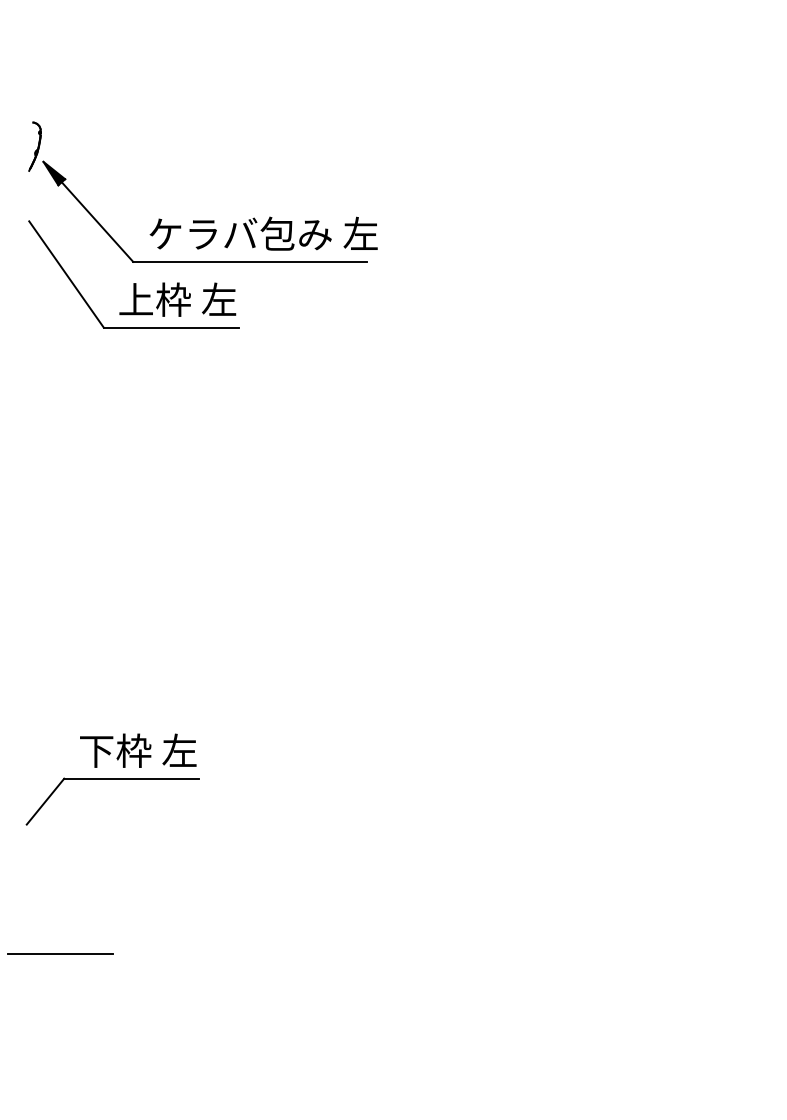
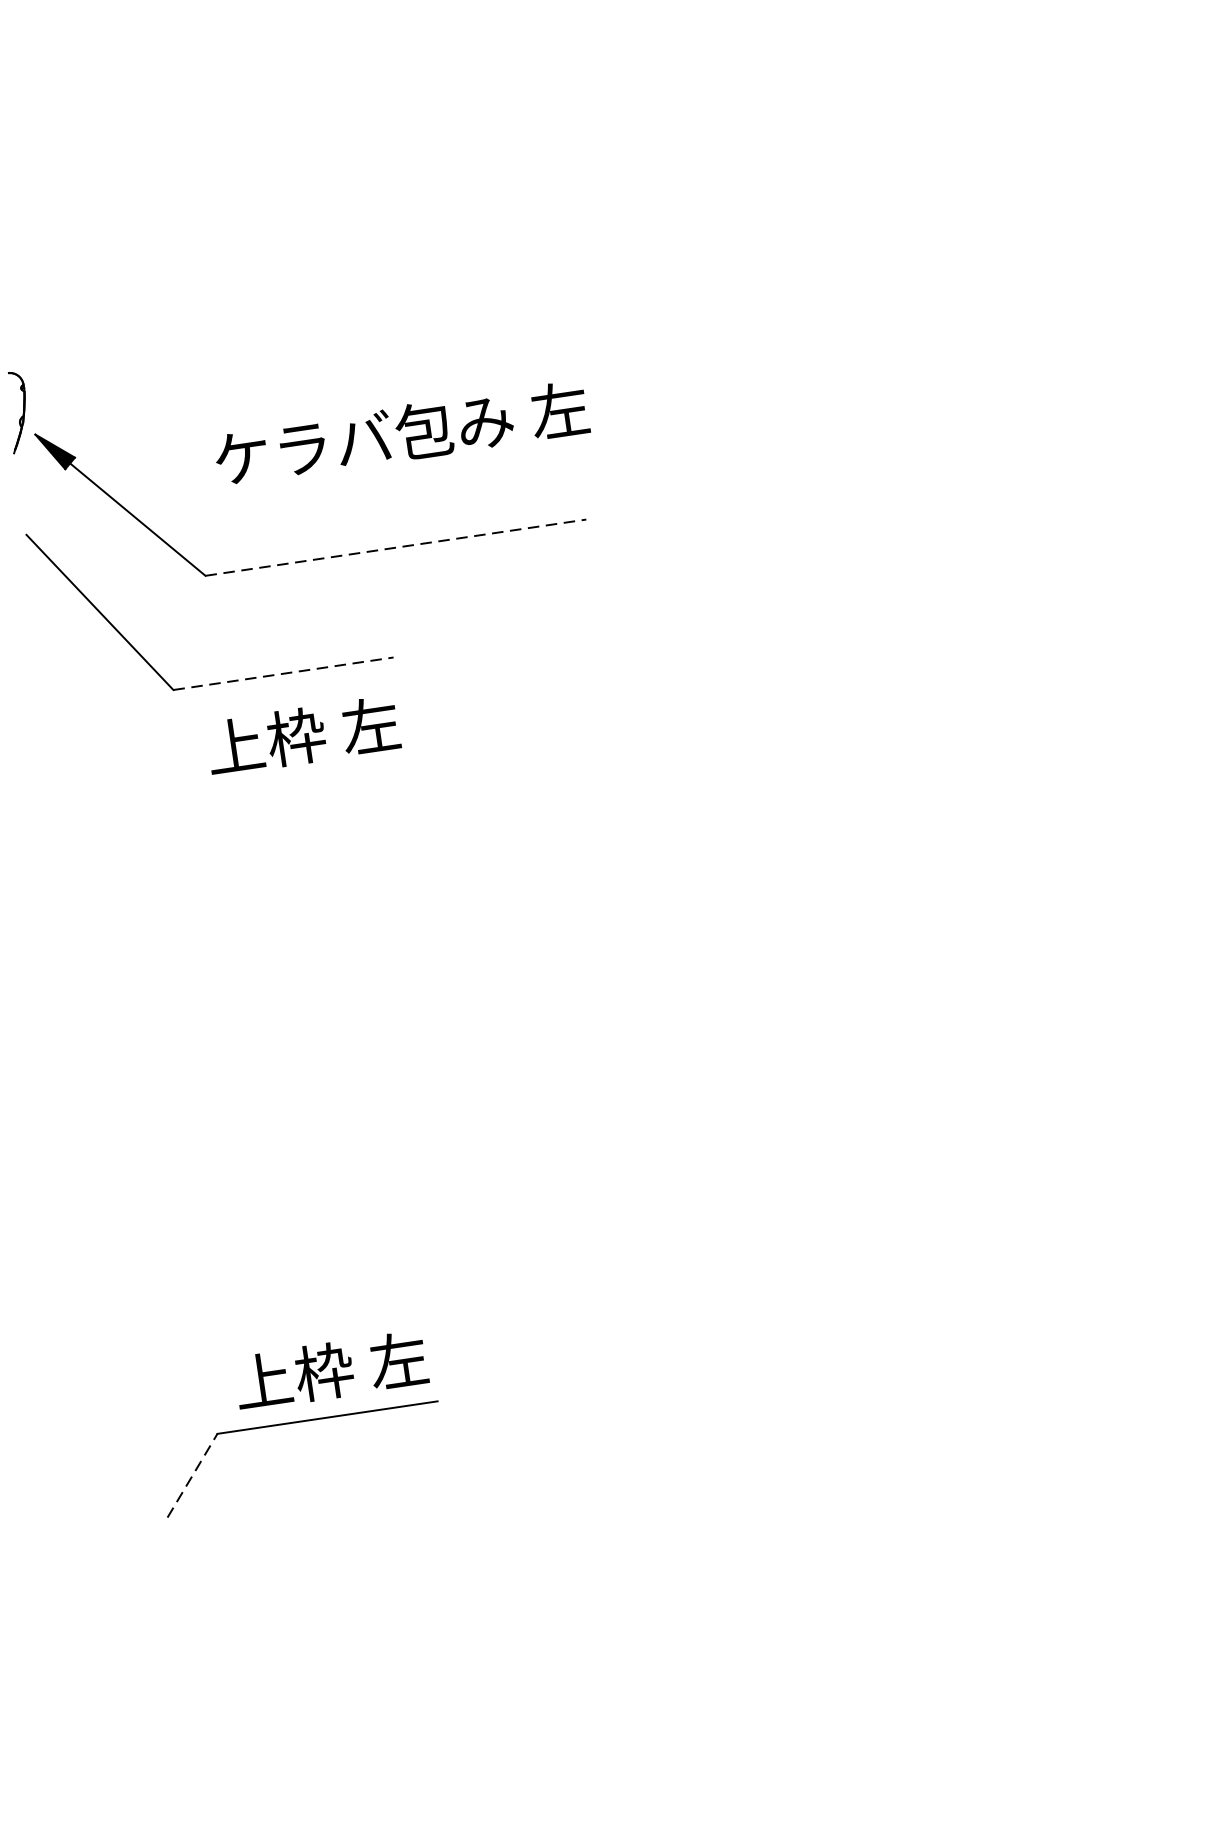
text: (263, 233) -> (401, 433), moved
line: (250, 261) -> (396, 547), solid -> dashed
text: (177, 299) -> (302, 735), moved
line: (171, 327) -> (283, 673), solid -> dashed
text: (96, 750) -> (263, 1380), 下枠 左 -> 上枠 左
line: (45, 801) -> (192, 1475), solid -> dashed
line: (59, 953) -> (251, 1719), removed

